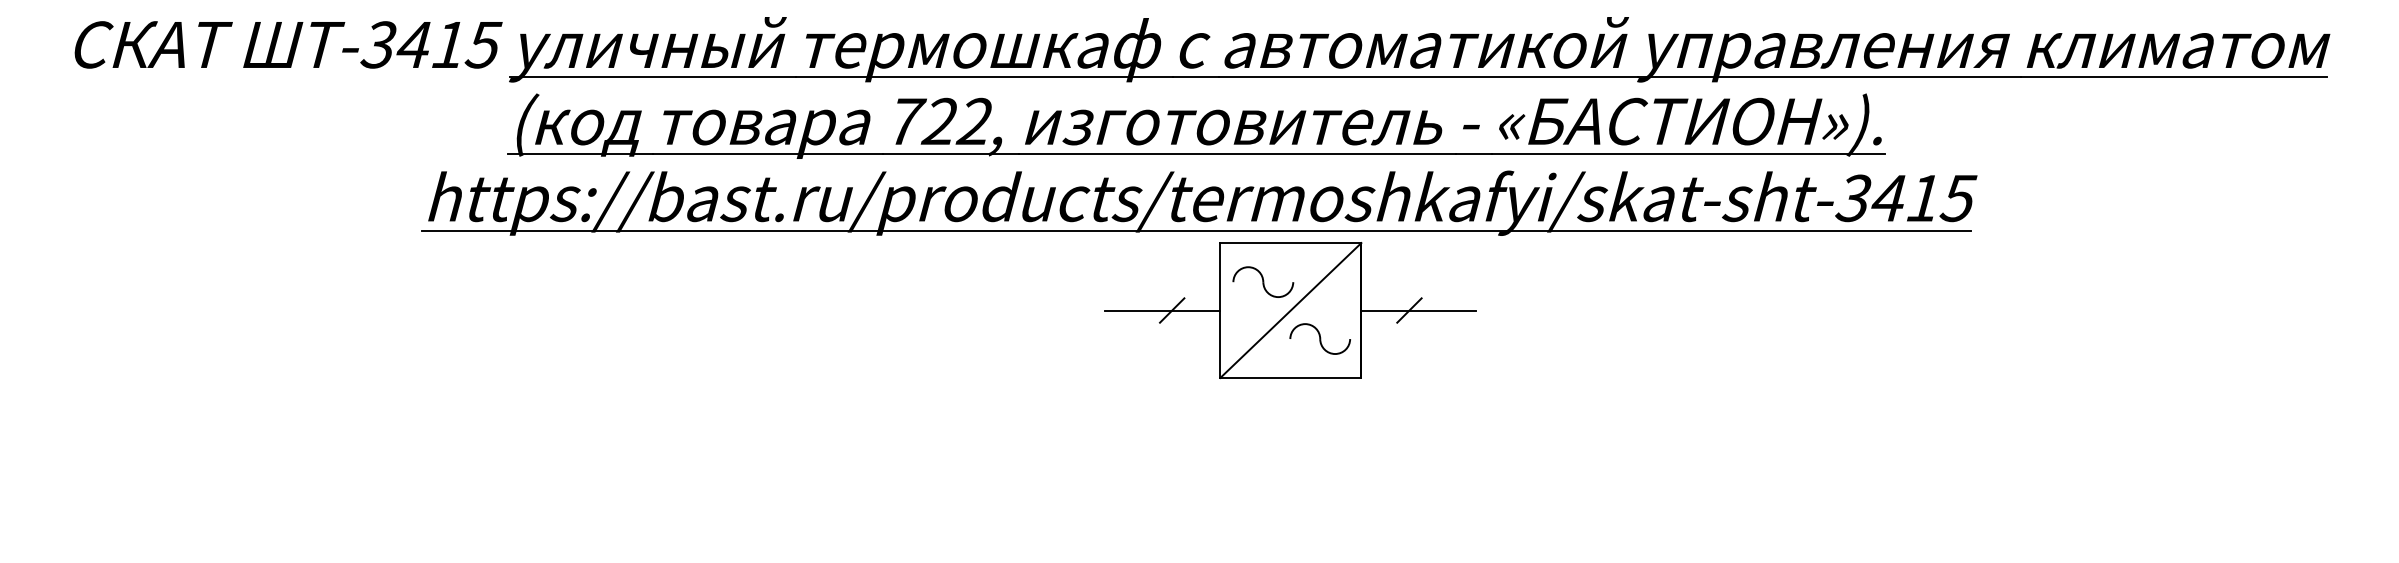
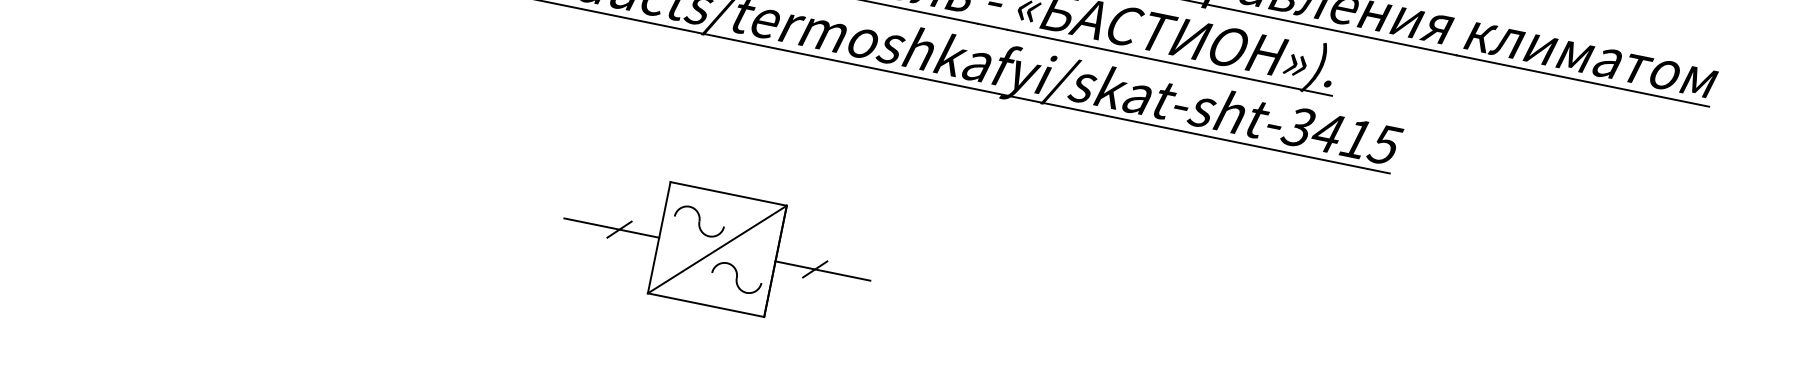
part: (1290, 310) -> (717, 249), moved

